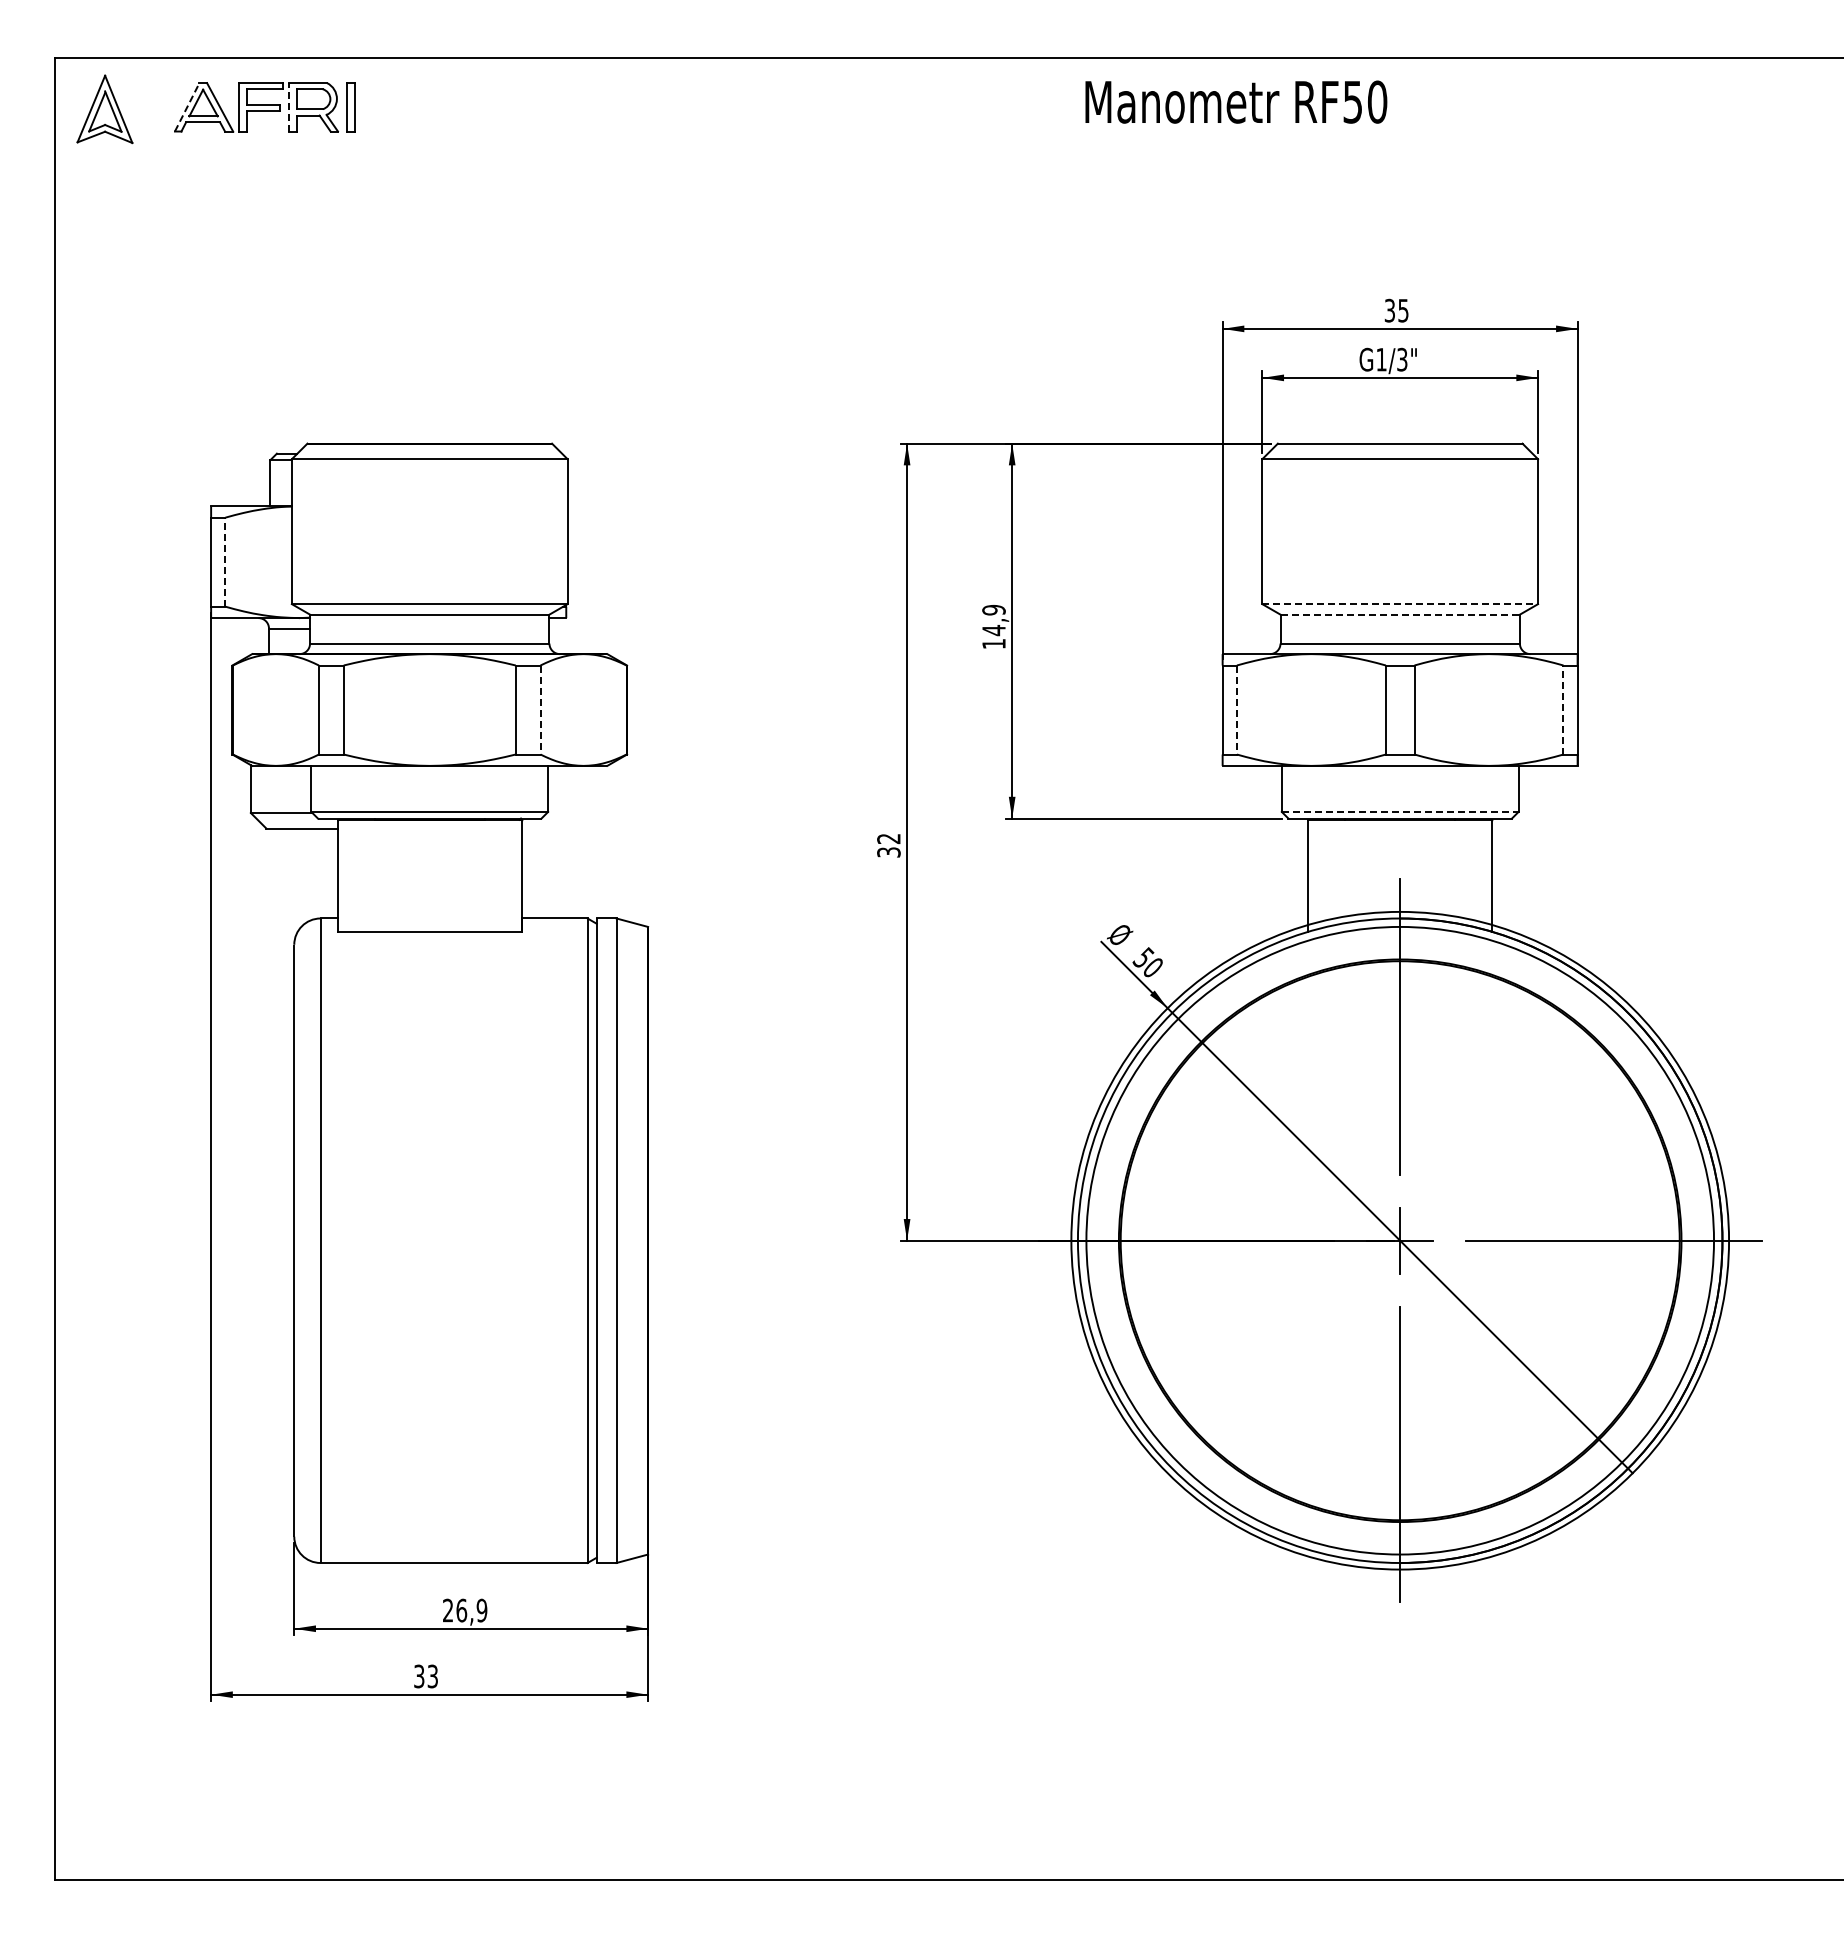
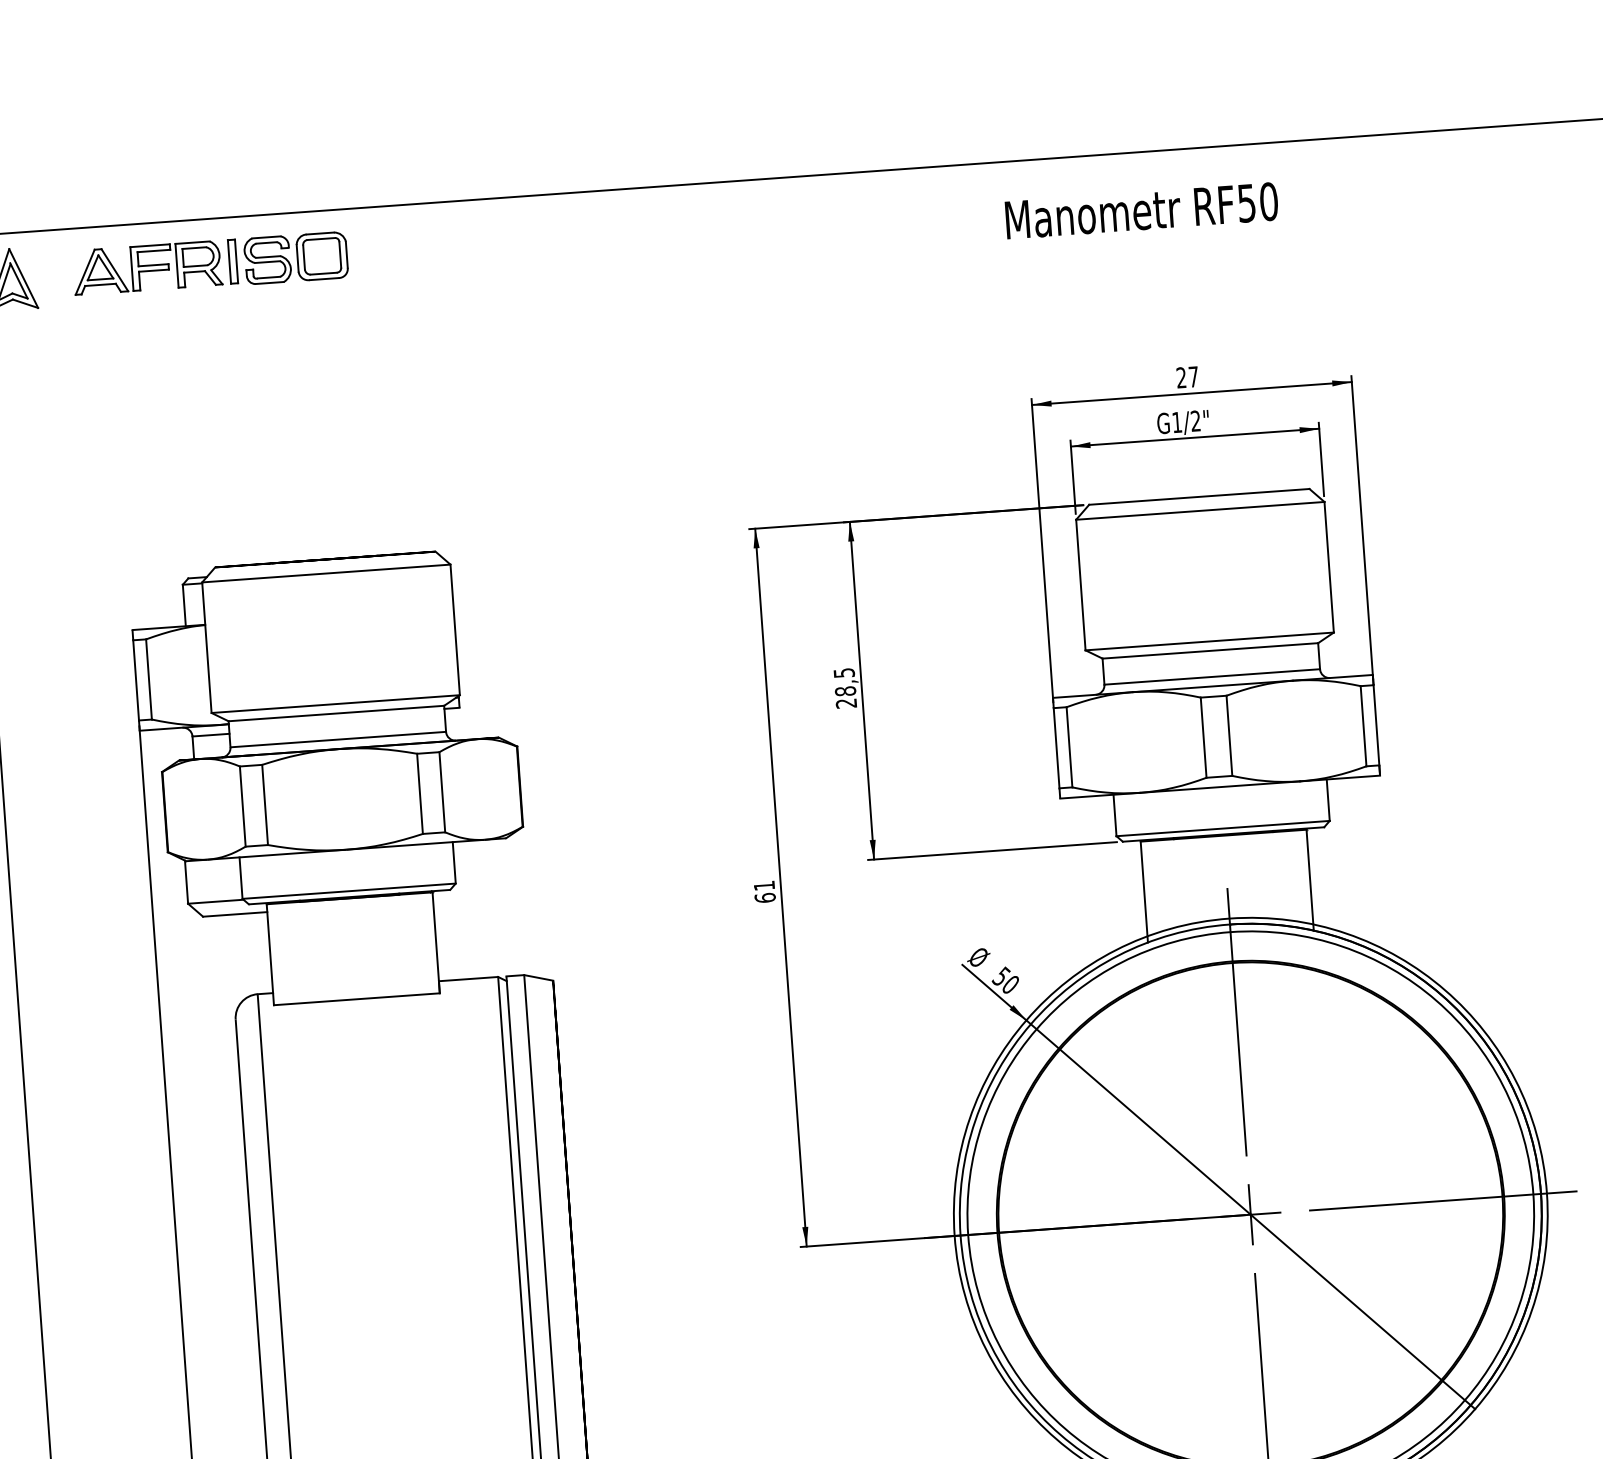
text: (1236, 101) -> (1141, 210), moved
line: (187, 106) -> (85, 271), dashed -> solid
line: (289, 106) -> (177, 264), dashed -> solid
part: (421, 108) -> (296, 258), added
text: (1396, 310) -> (1187, 377), 35 -> 27
text: (1402, 359) -> (1195, 420), G1/3" -> G1/2"
line: (225, 562) -> (149, 679), dashed -> solid
line: (1400, 604) -> (1209, 641), dashed -> solid
line: (1400, 614) -> (1210, 650), dashed -> solid
text: (993, 626) -> (844, 687), 14,9 -> 28,5
line: (540, 710) -> (442, 792), dashed -> solid
line: (1236, 710) -> (1069, 747), dashed -> solid
line: (1563, 710) -> (1363, 726), dashed -> solid
line: (1400, 811) -> (1223, 828), dashed -> solid
text: (888, 845) -> (764, 891), 32 -> 61

